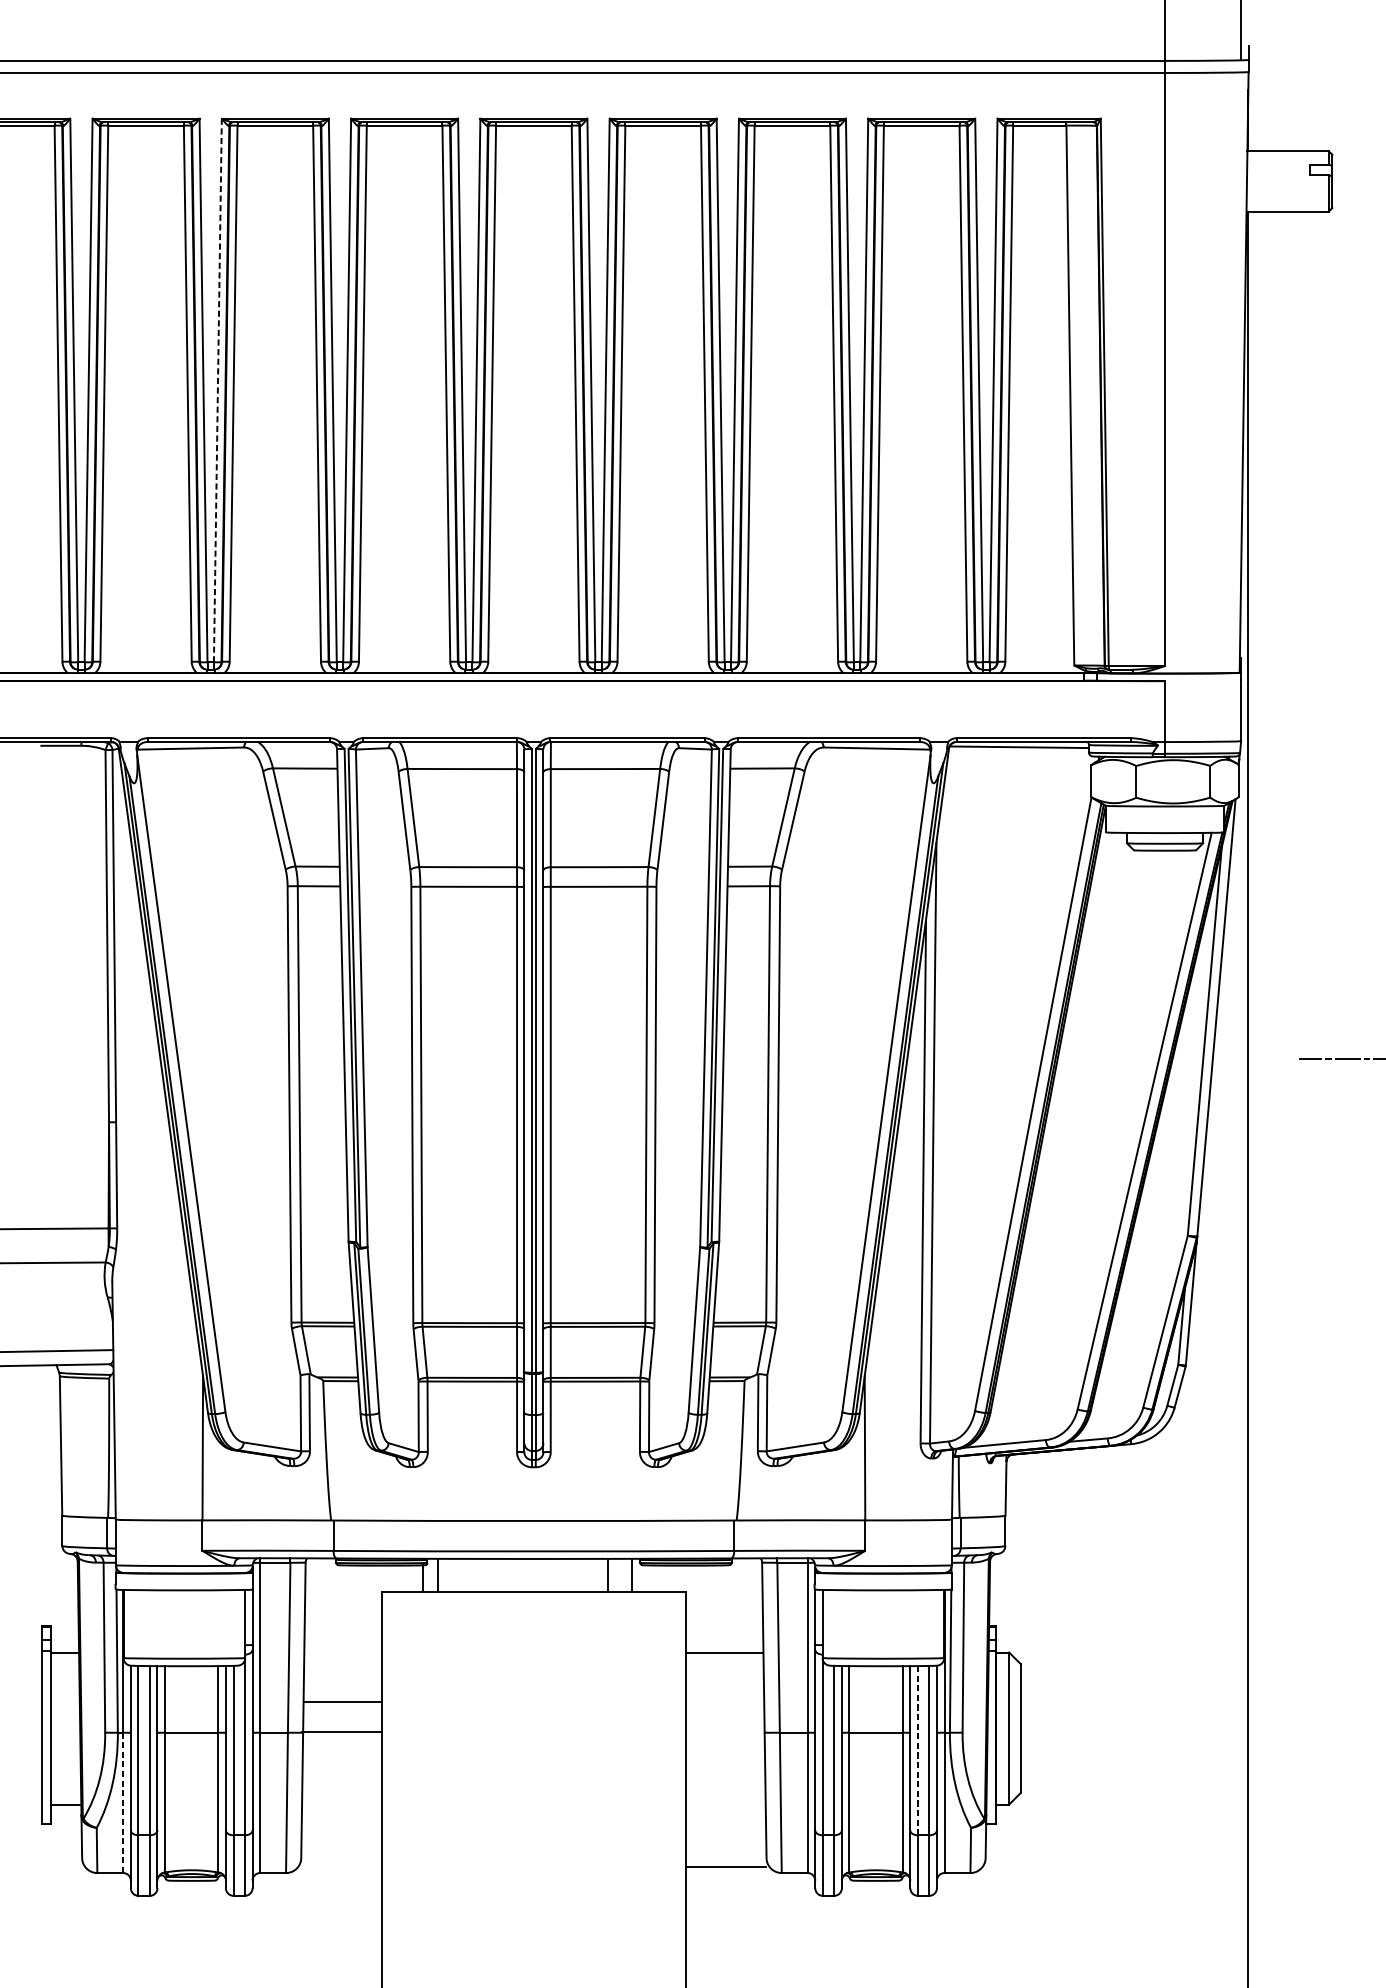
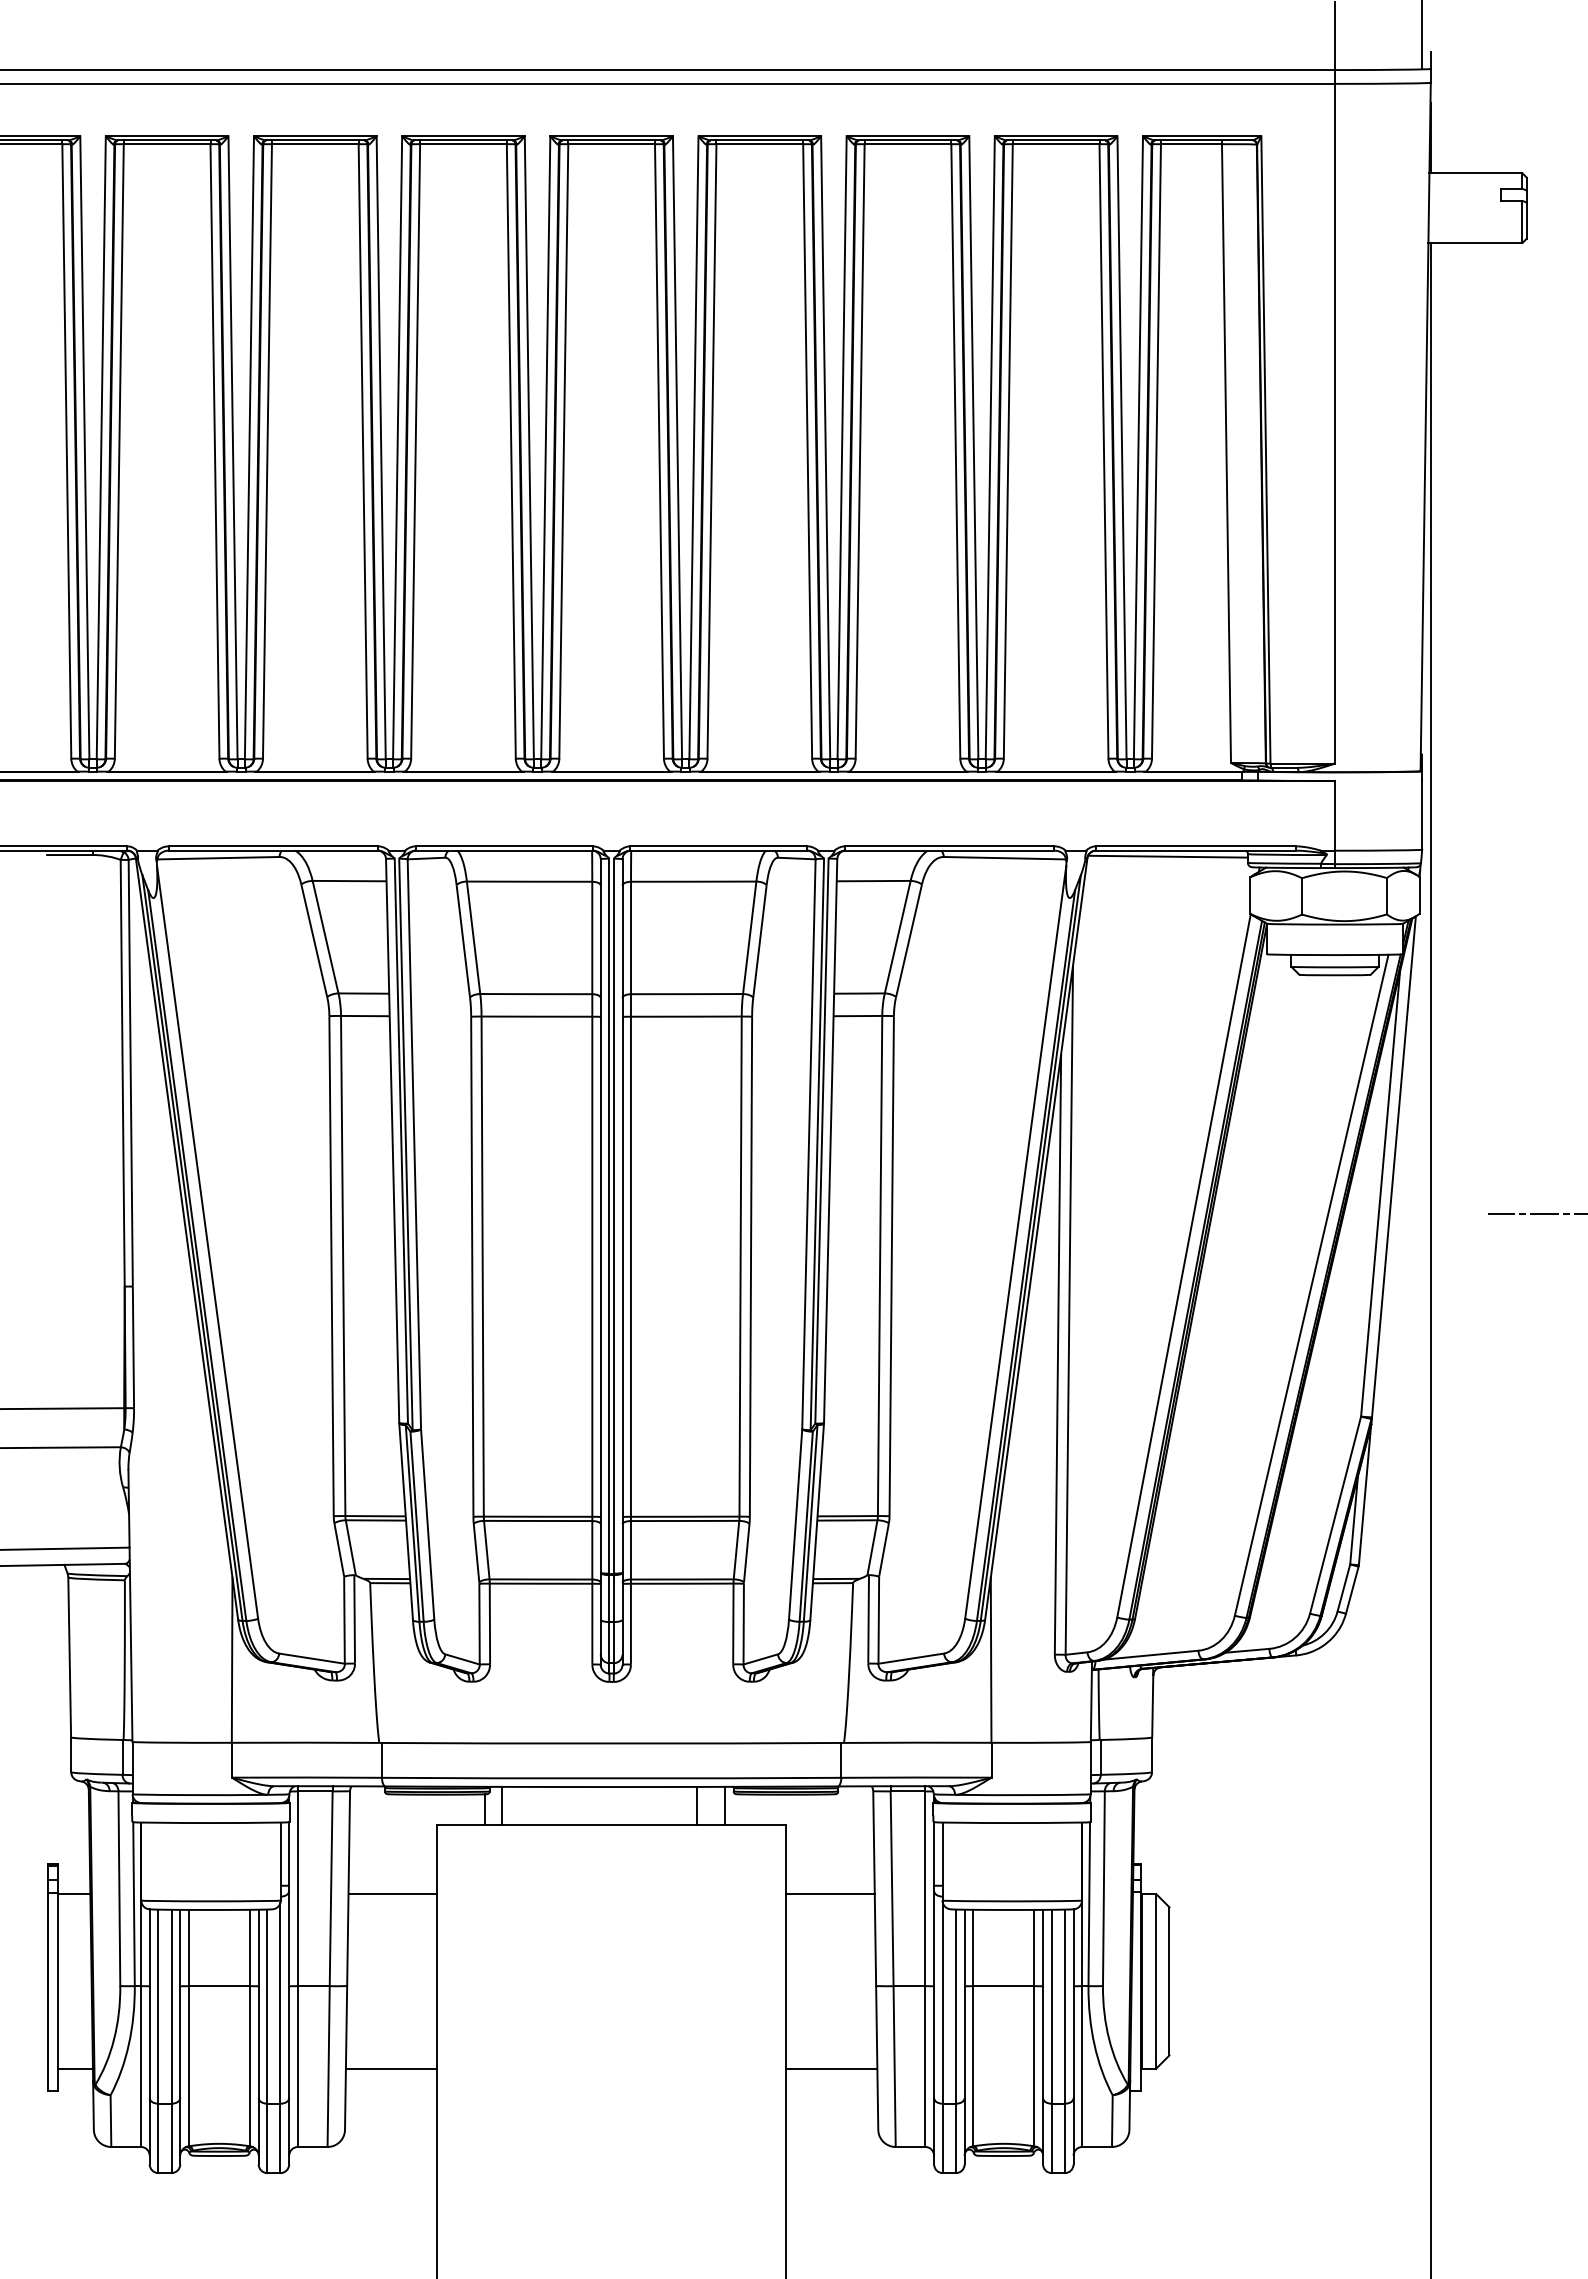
line: (217, 390) -> (249, 447), dashed -> solid
line: (342, 1702) -> (392, 1894), moved
line: (341, 1732) -> (391, 2068), moved
line: (917, 1750) -> (1051, 2006), dashed -> solid
line: (123, 1802) -> (141, 2066), dashed -> solid
line: (725, 1866) -> (831, 2068), moved

